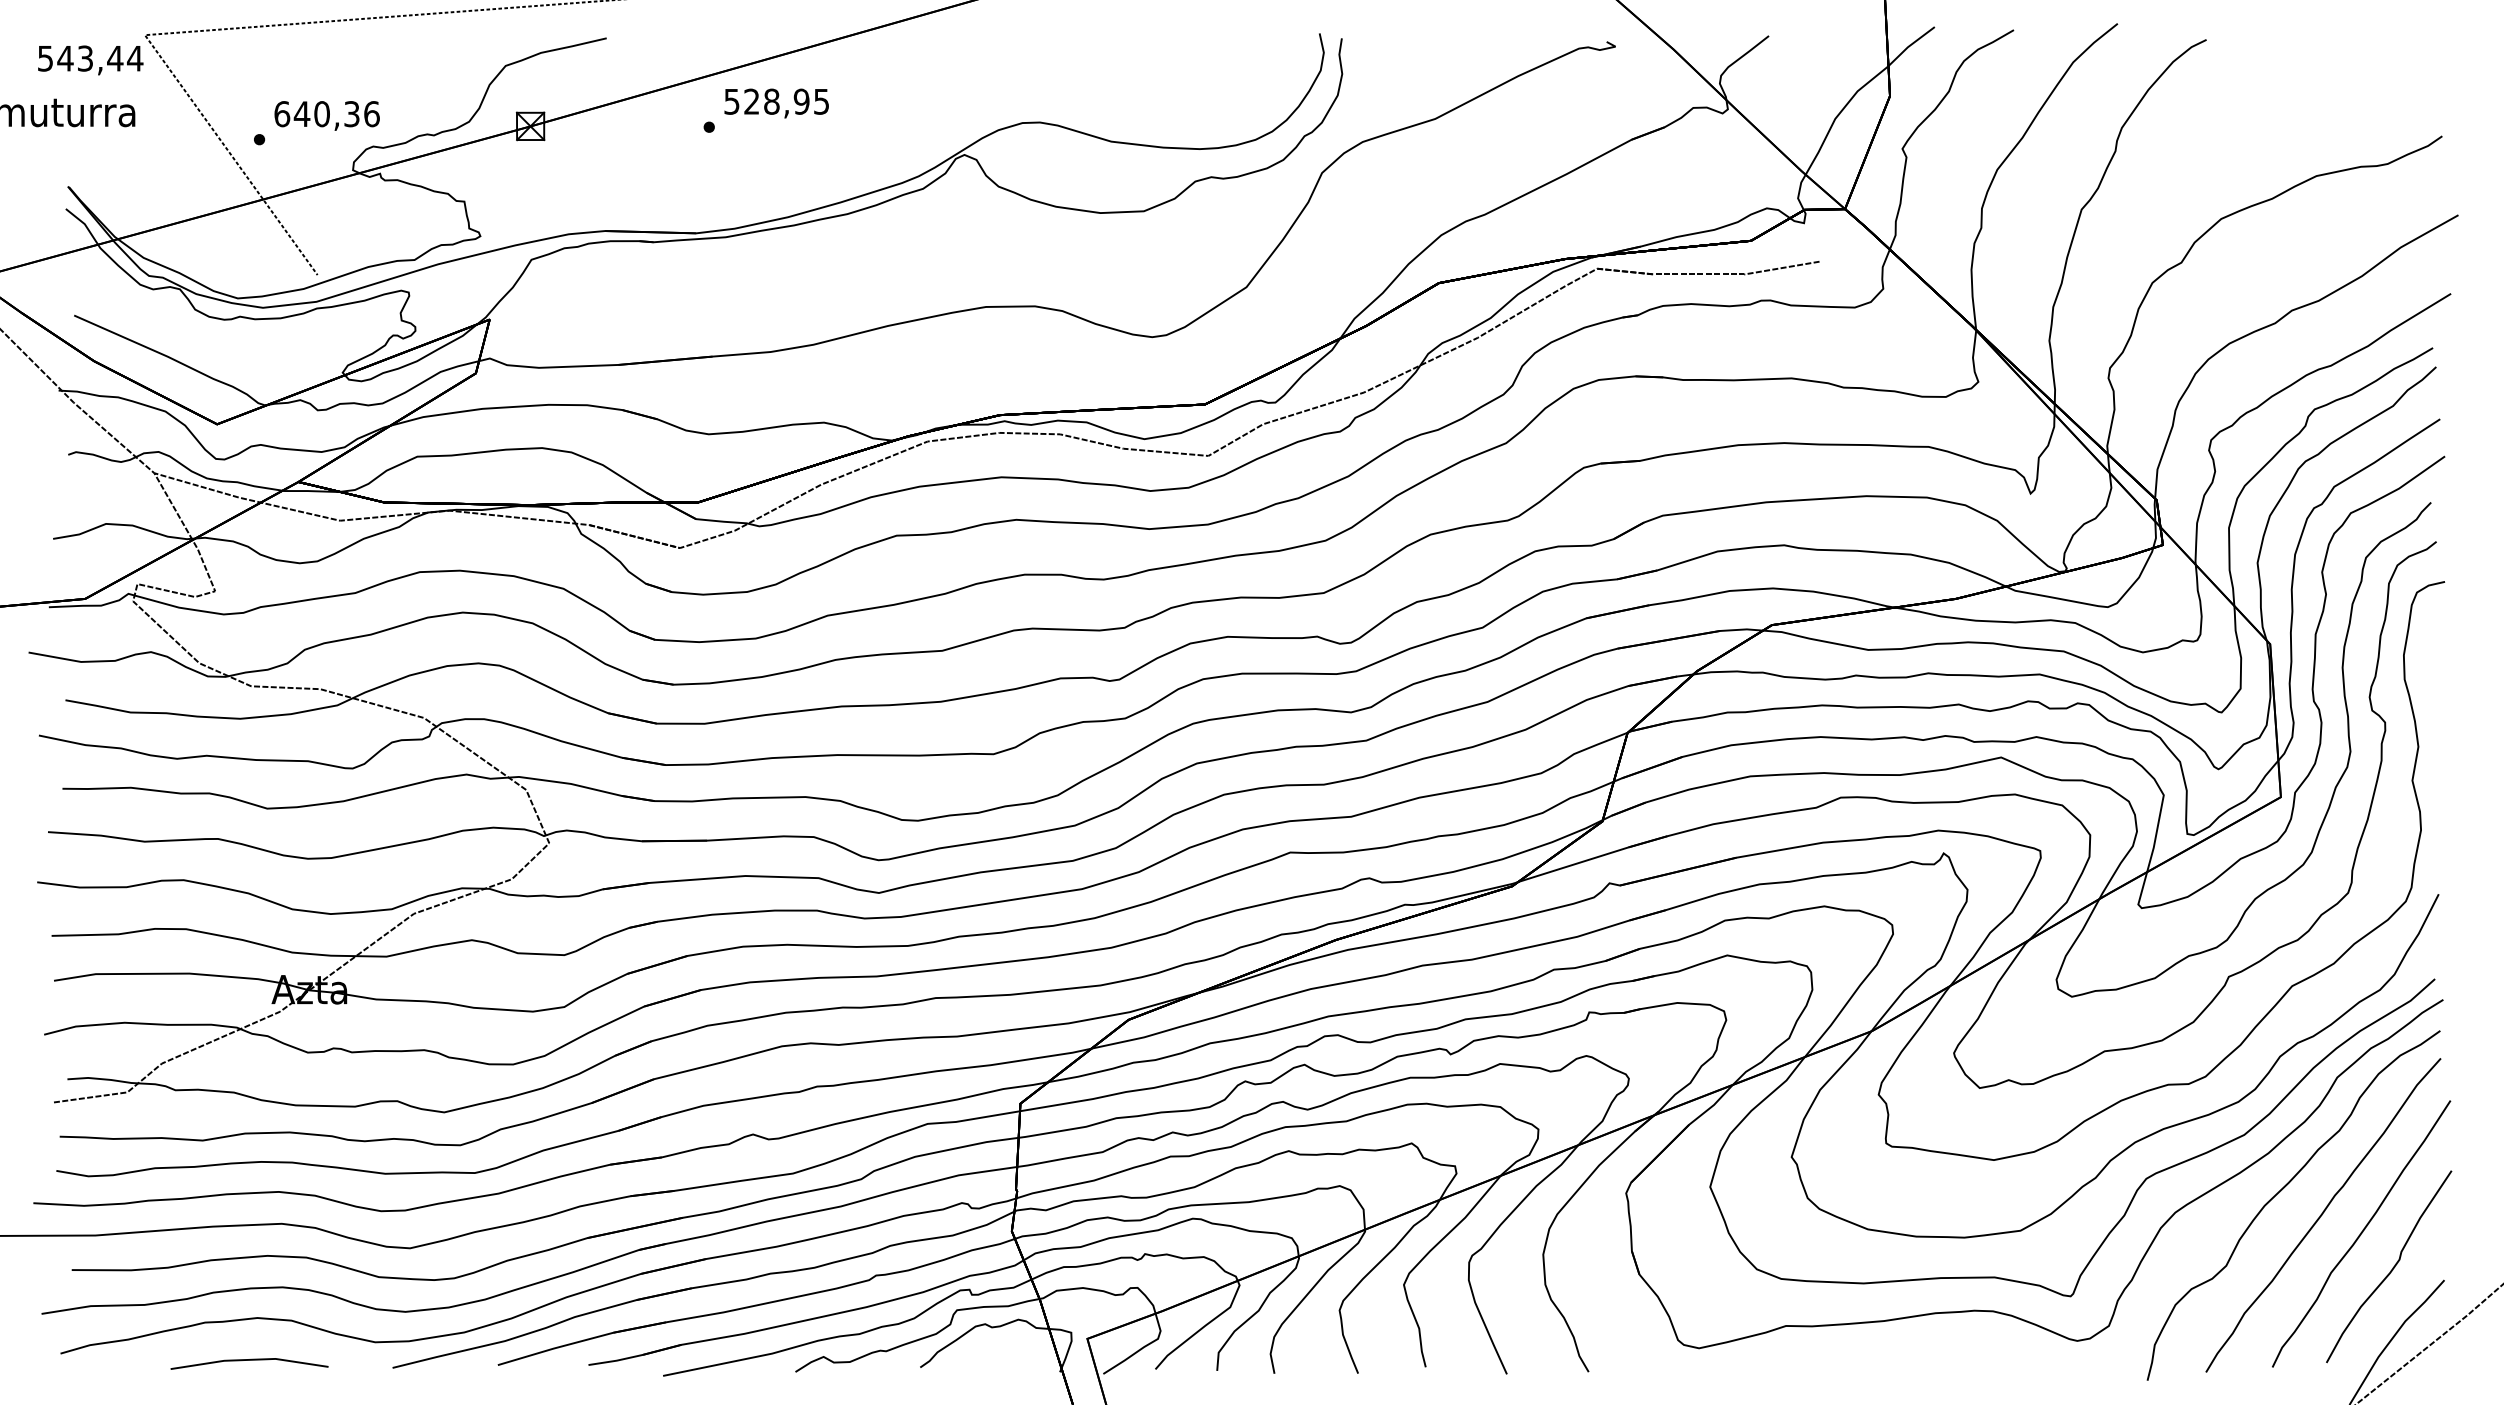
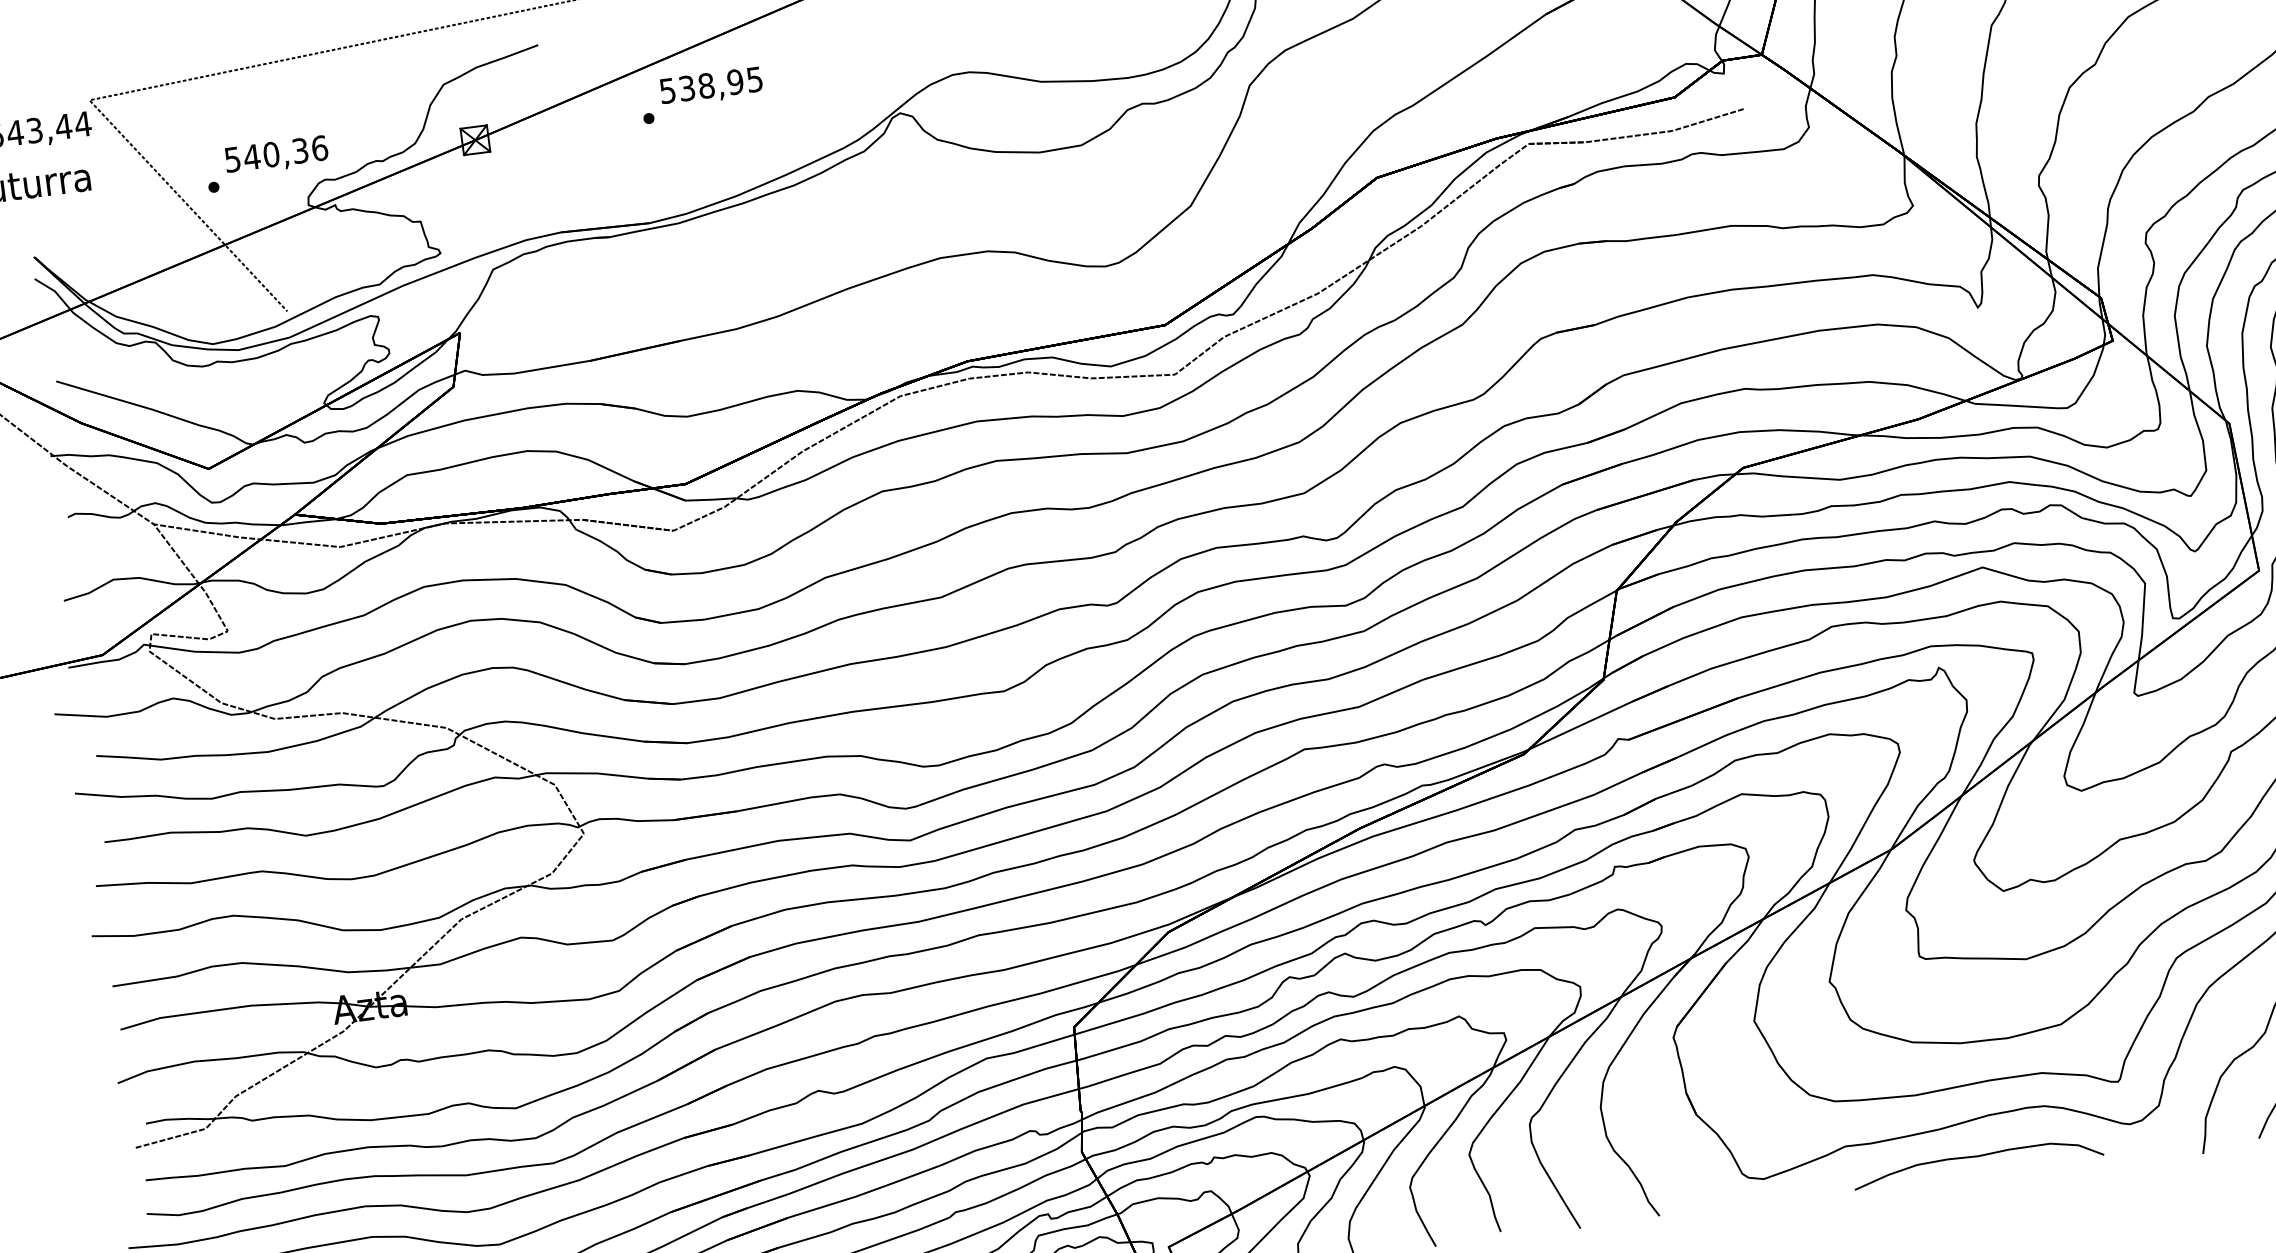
text: (751, 101) -> (686, 88), 528,95 -> 538,95
text: (282, 114) -> (233, 159), 640,36 -> 540,36
curve: (1918, 1354) -> (1977, 1157), added

